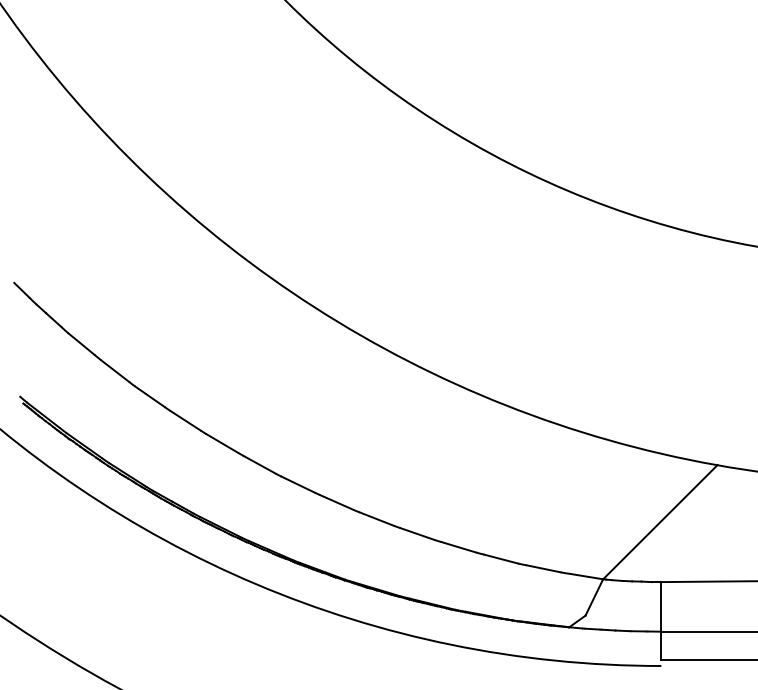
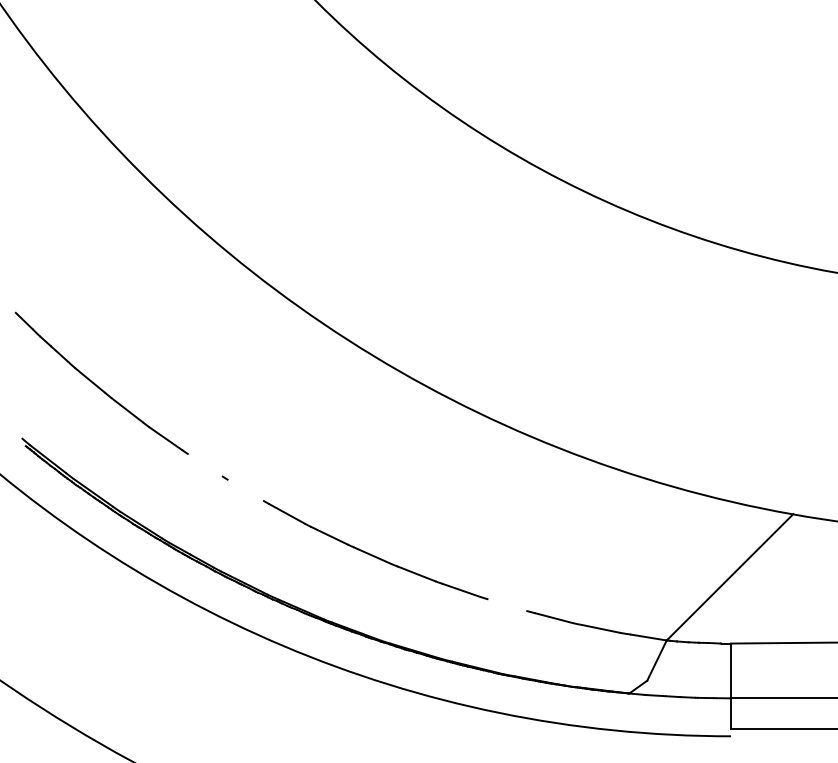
line: (185, 420) -> (205, 464), removed
line: (222, 443) -> (246, 490), removed
line: (458, 547) -> (506, 605), removed

